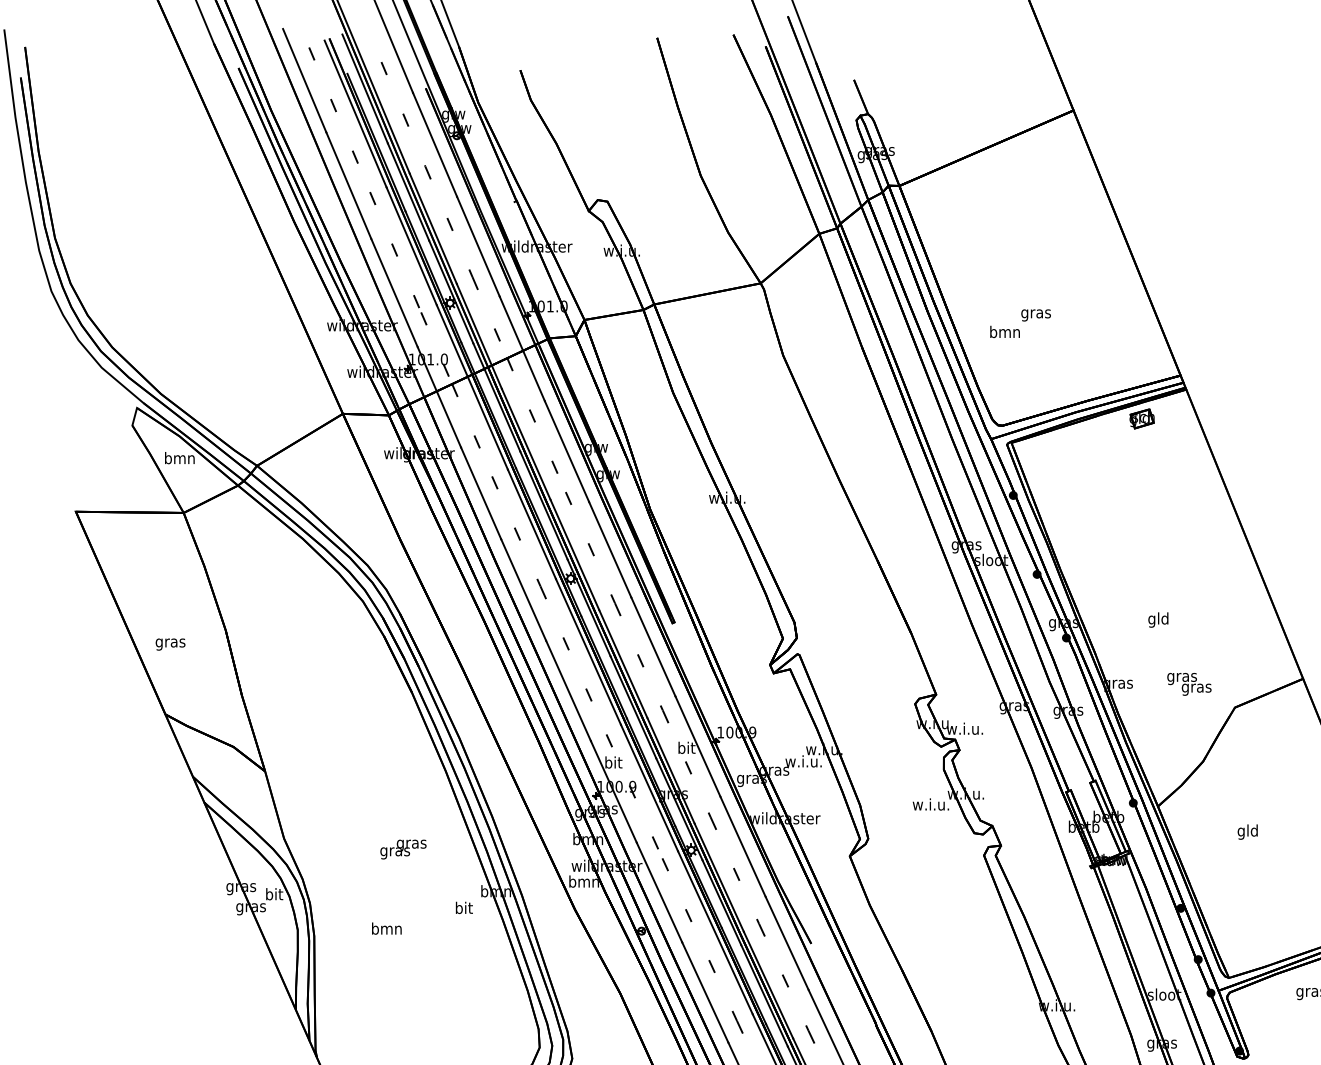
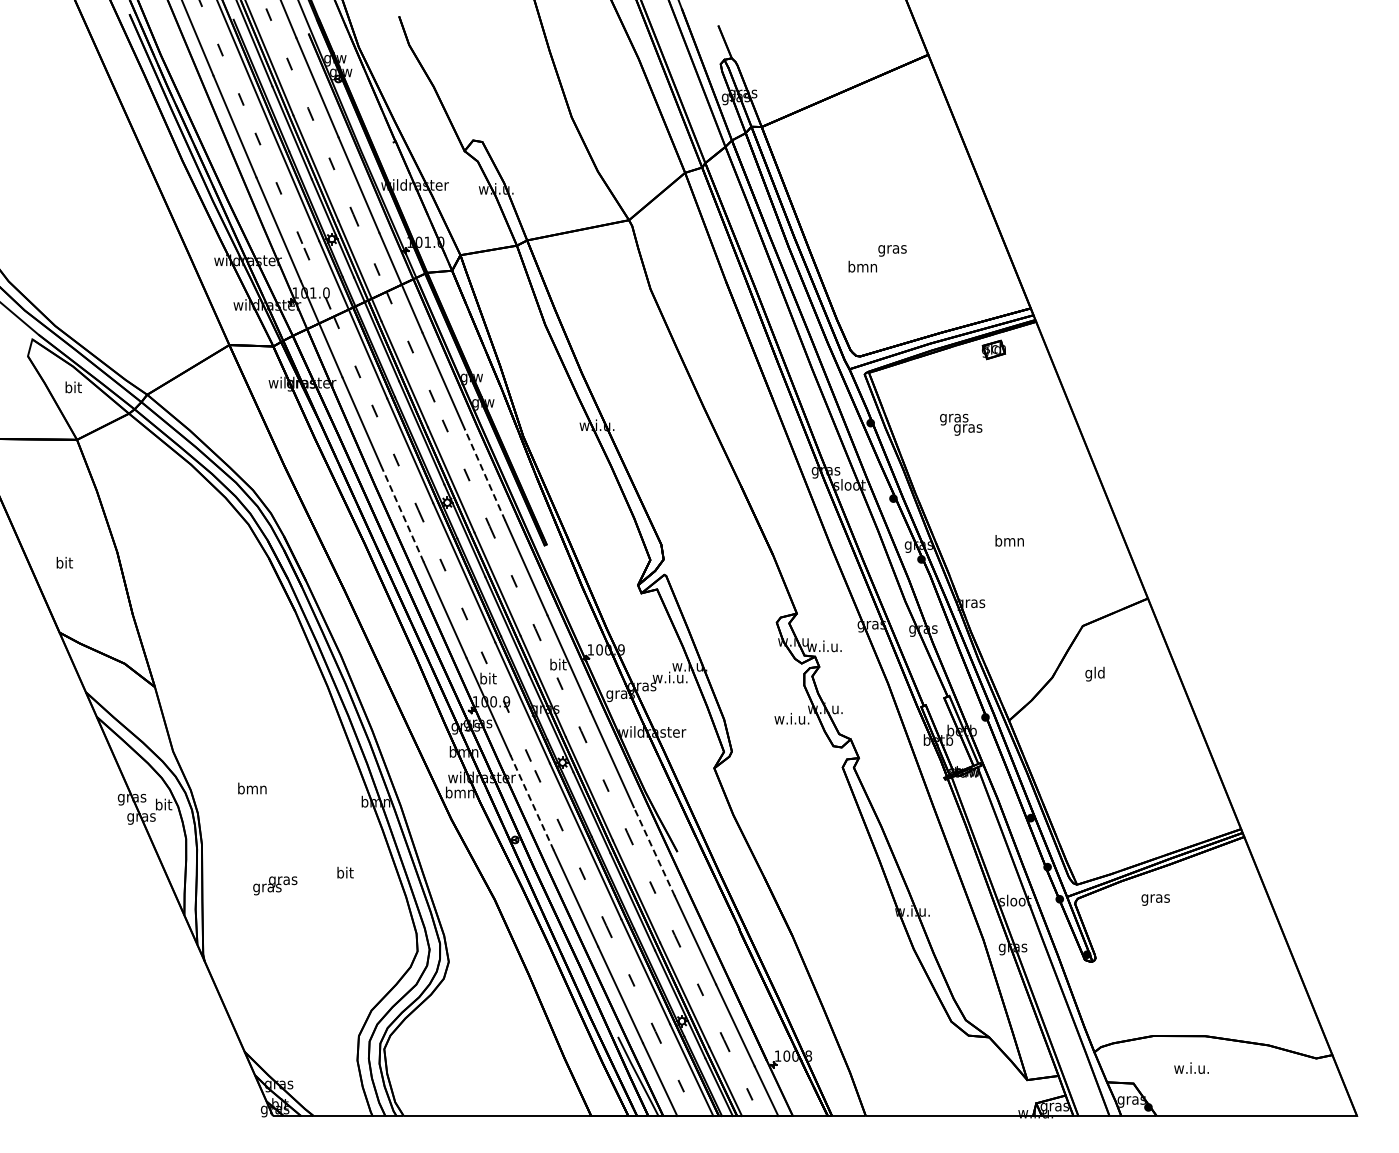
text: (179, 458) -> (73, 387), bmn -> bit
line: (609, 549) -> (484, 474), solid -> dashed
line: (523, 589) -> (402, 513), solid -> dashed
text: (1158, 620) -> (1009, 542), gld -> bmn
text: (170, 642) -> (64, 563), gras -> bit
text: (1189, 684) -> (961, 424), moved
text: (1247, 831) -> (1094, 673), moved
text: (403, 849) -> (275, 885), moved
line: (659, 892) -> (532, 802), solid -> dashed
text: (464, 907) -> (345, 872), moved
text: (386, 928) -> (252, 788), moved
line: (787, 943) -> (654, 851), solid -> dashed

